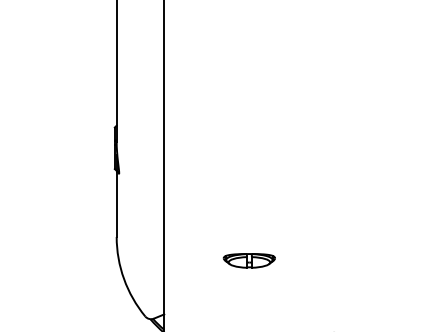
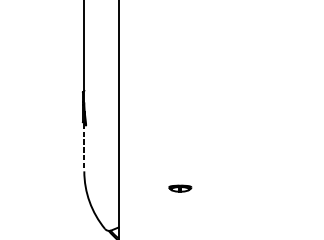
line: (116, 204) -> (84, 147), solid -> dashed
part: (248, 260) -> (179, 188), size x0.6

